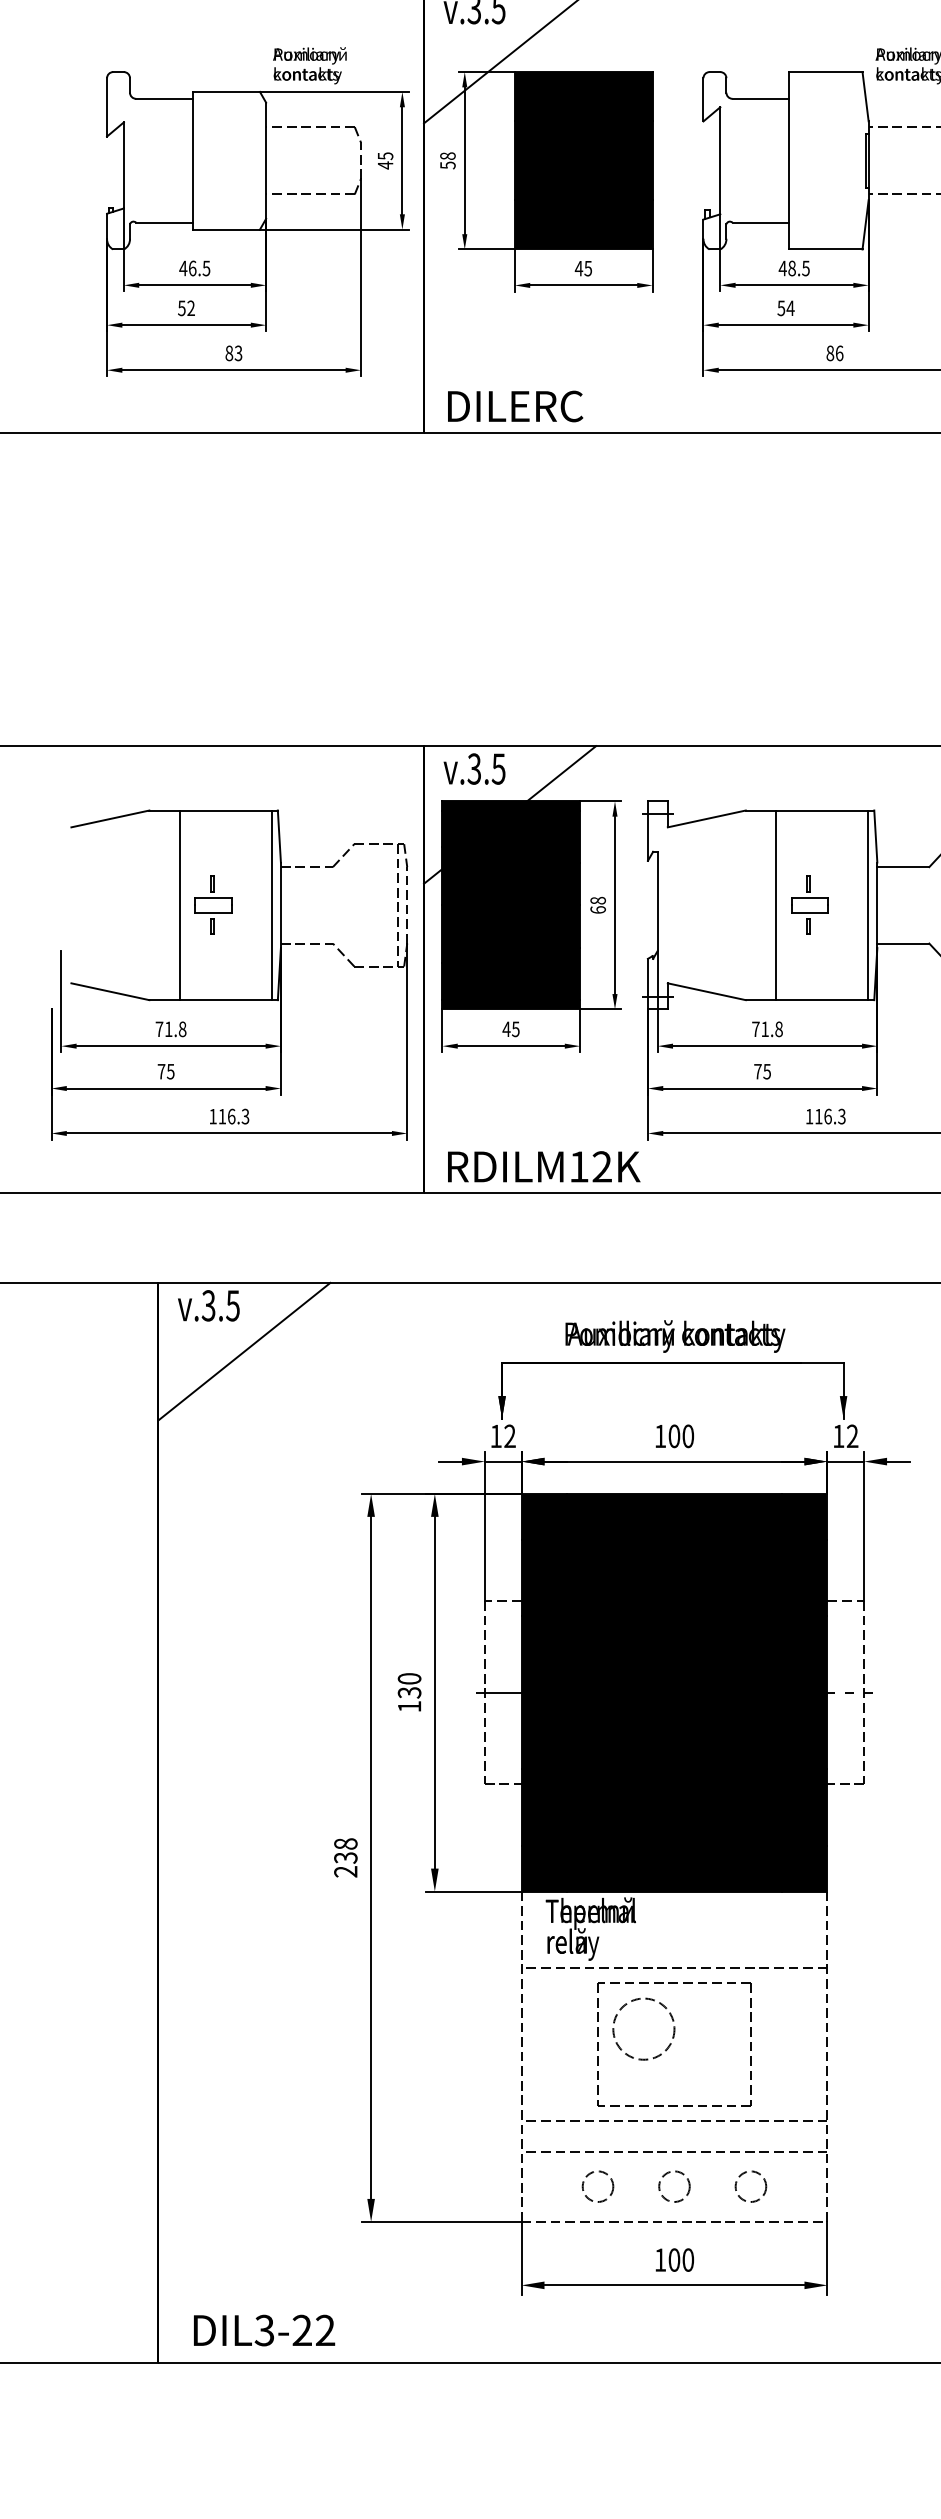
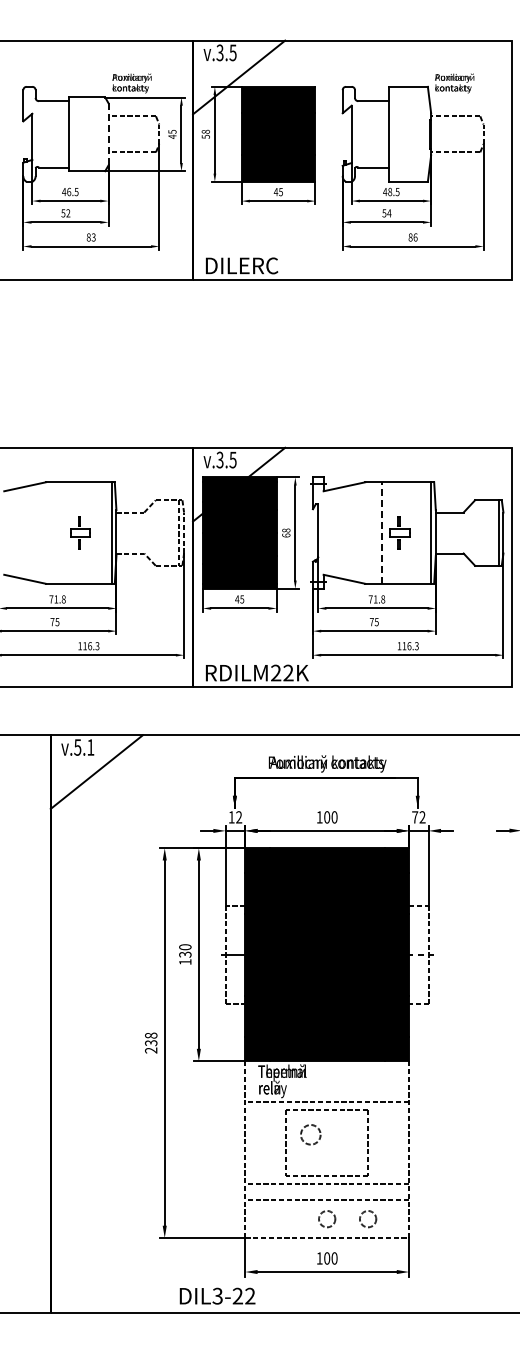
line: (266, 159) -> (108, 133), solid -> dashed
line: (180, 904) -> (62, 532), removed
line: (775, 906) -> (381, 533), solid -> dashed
text: (579, 1165) -> (276, 672), RDILM12K -> RDILM22K
text: (221, 1305) -> (84, 747), v.3.5 -> v.5.1
text: (839, 1436) -> (415, 817), 12 -> 72
circle: (643, 2028) -> (310, 1134), size x0.6
circle: (598, 2187) -> (286, 1219), removed
text: (264, 2329) -> (217, 1295), moved

